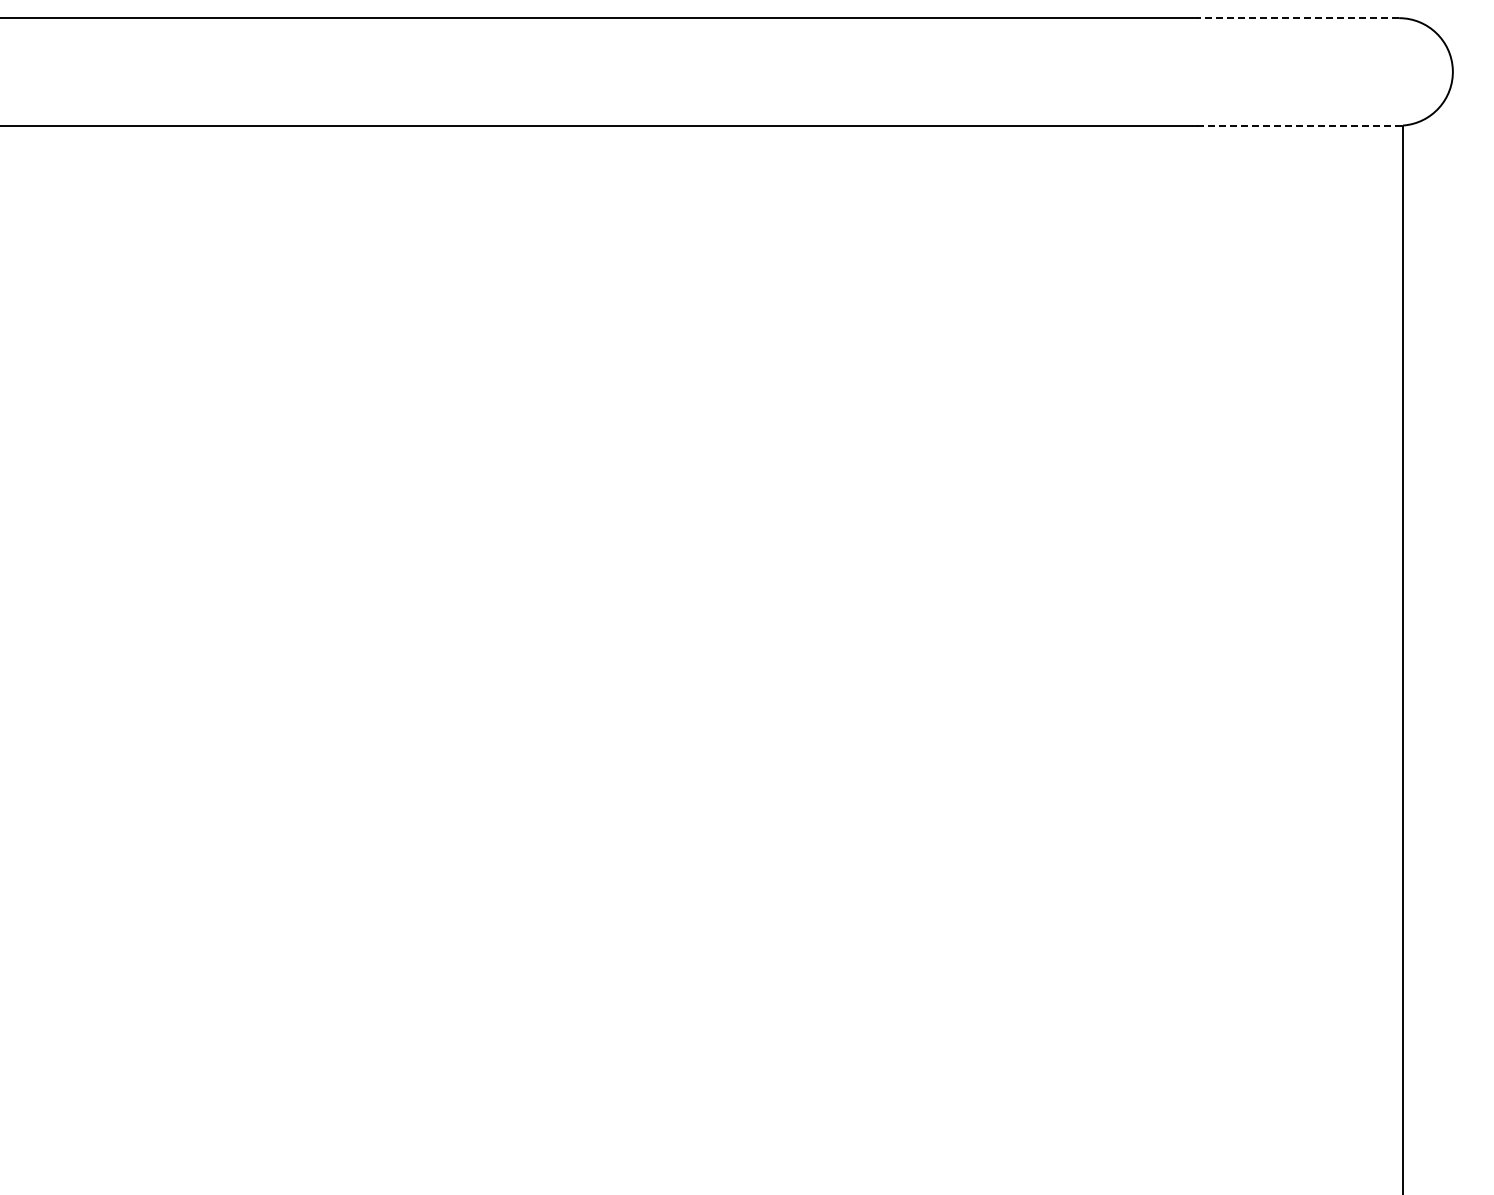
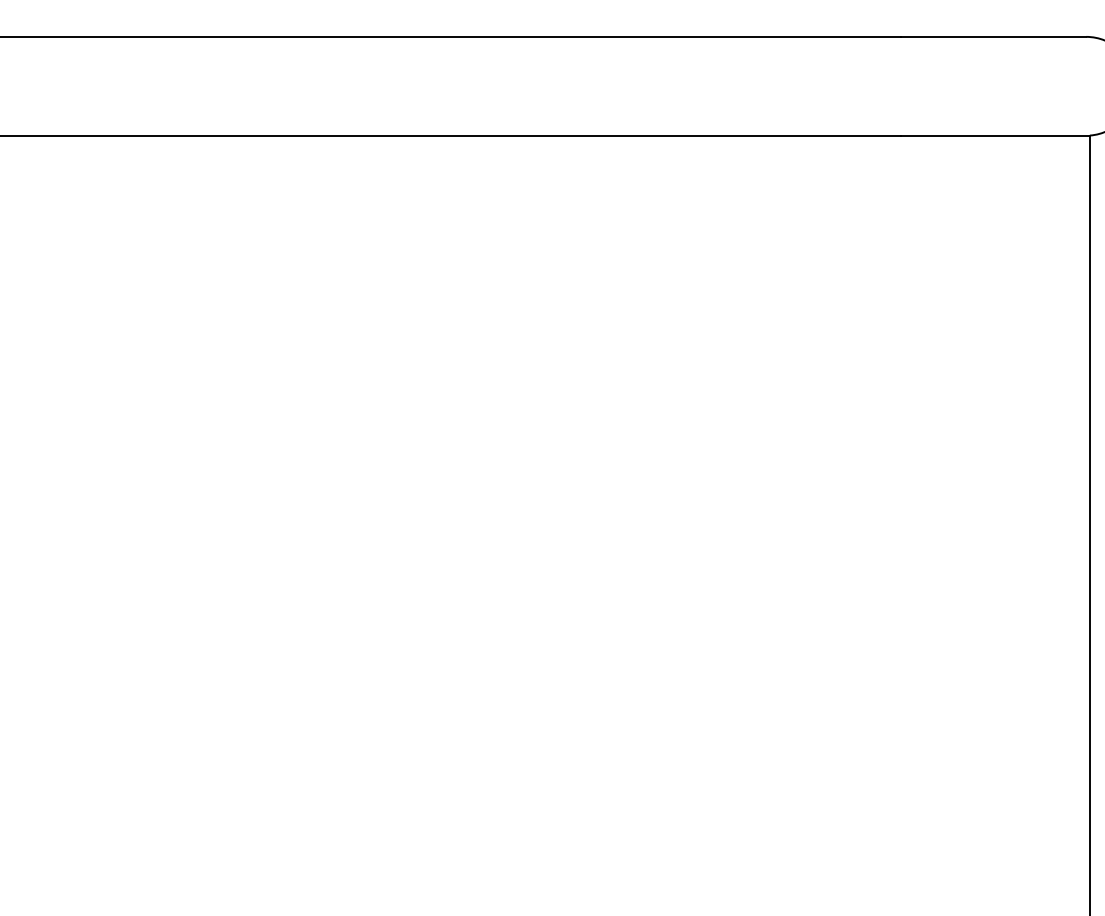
line: (1297, 18) -> (992, 37), dashed -> solid
line: (1300, 125) -> (995, 135), dashed -> solid

